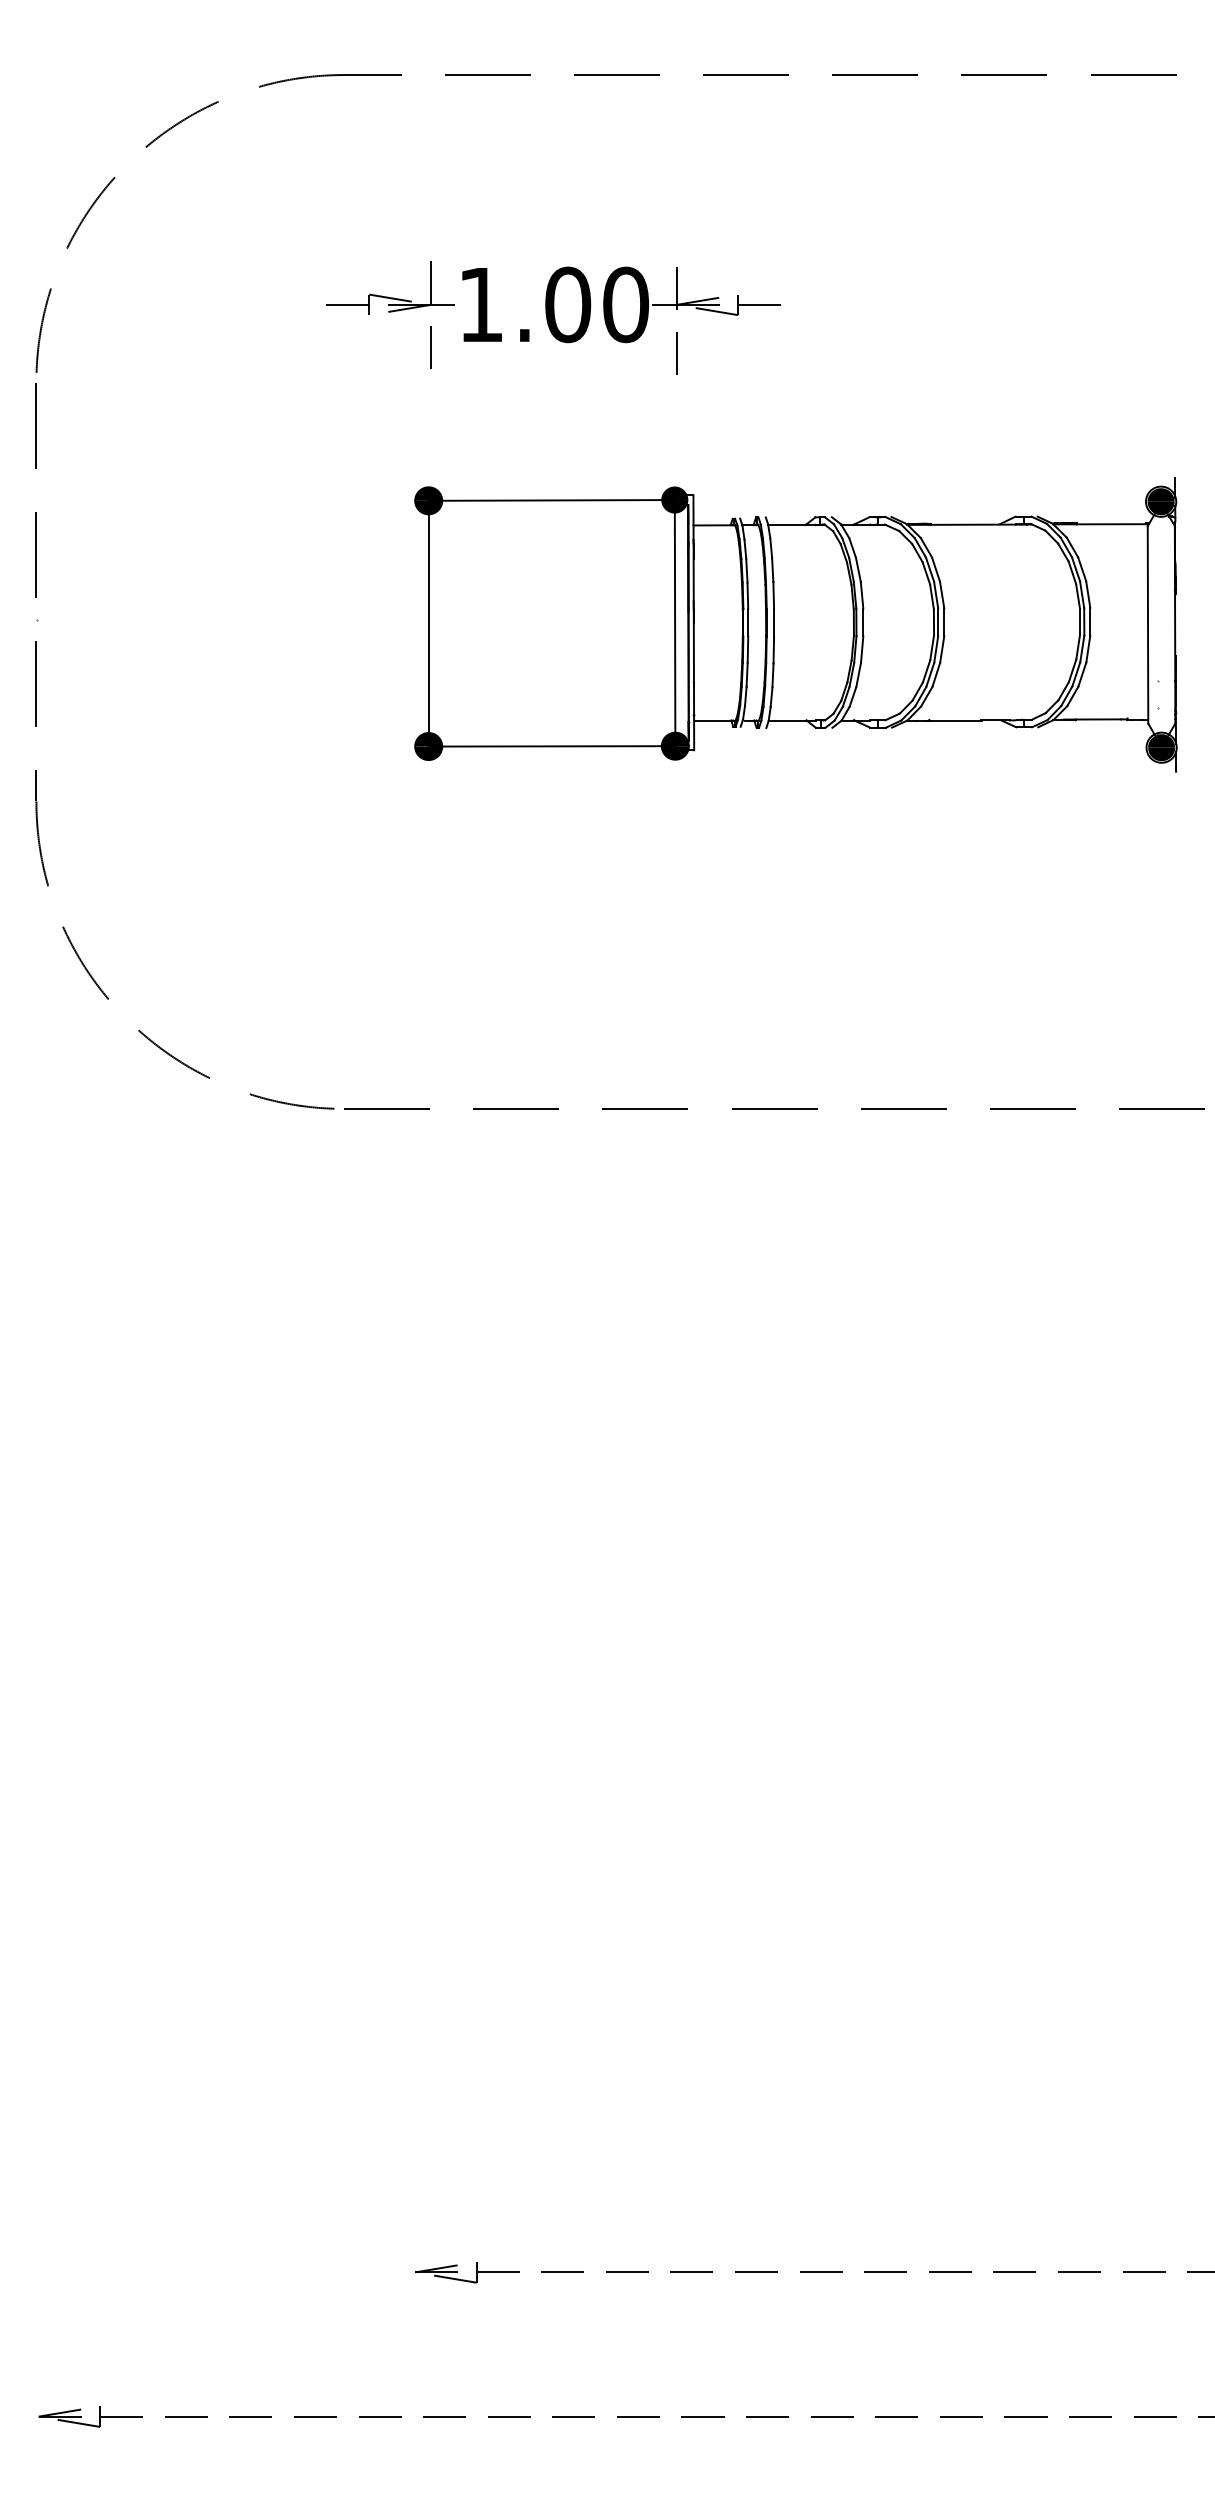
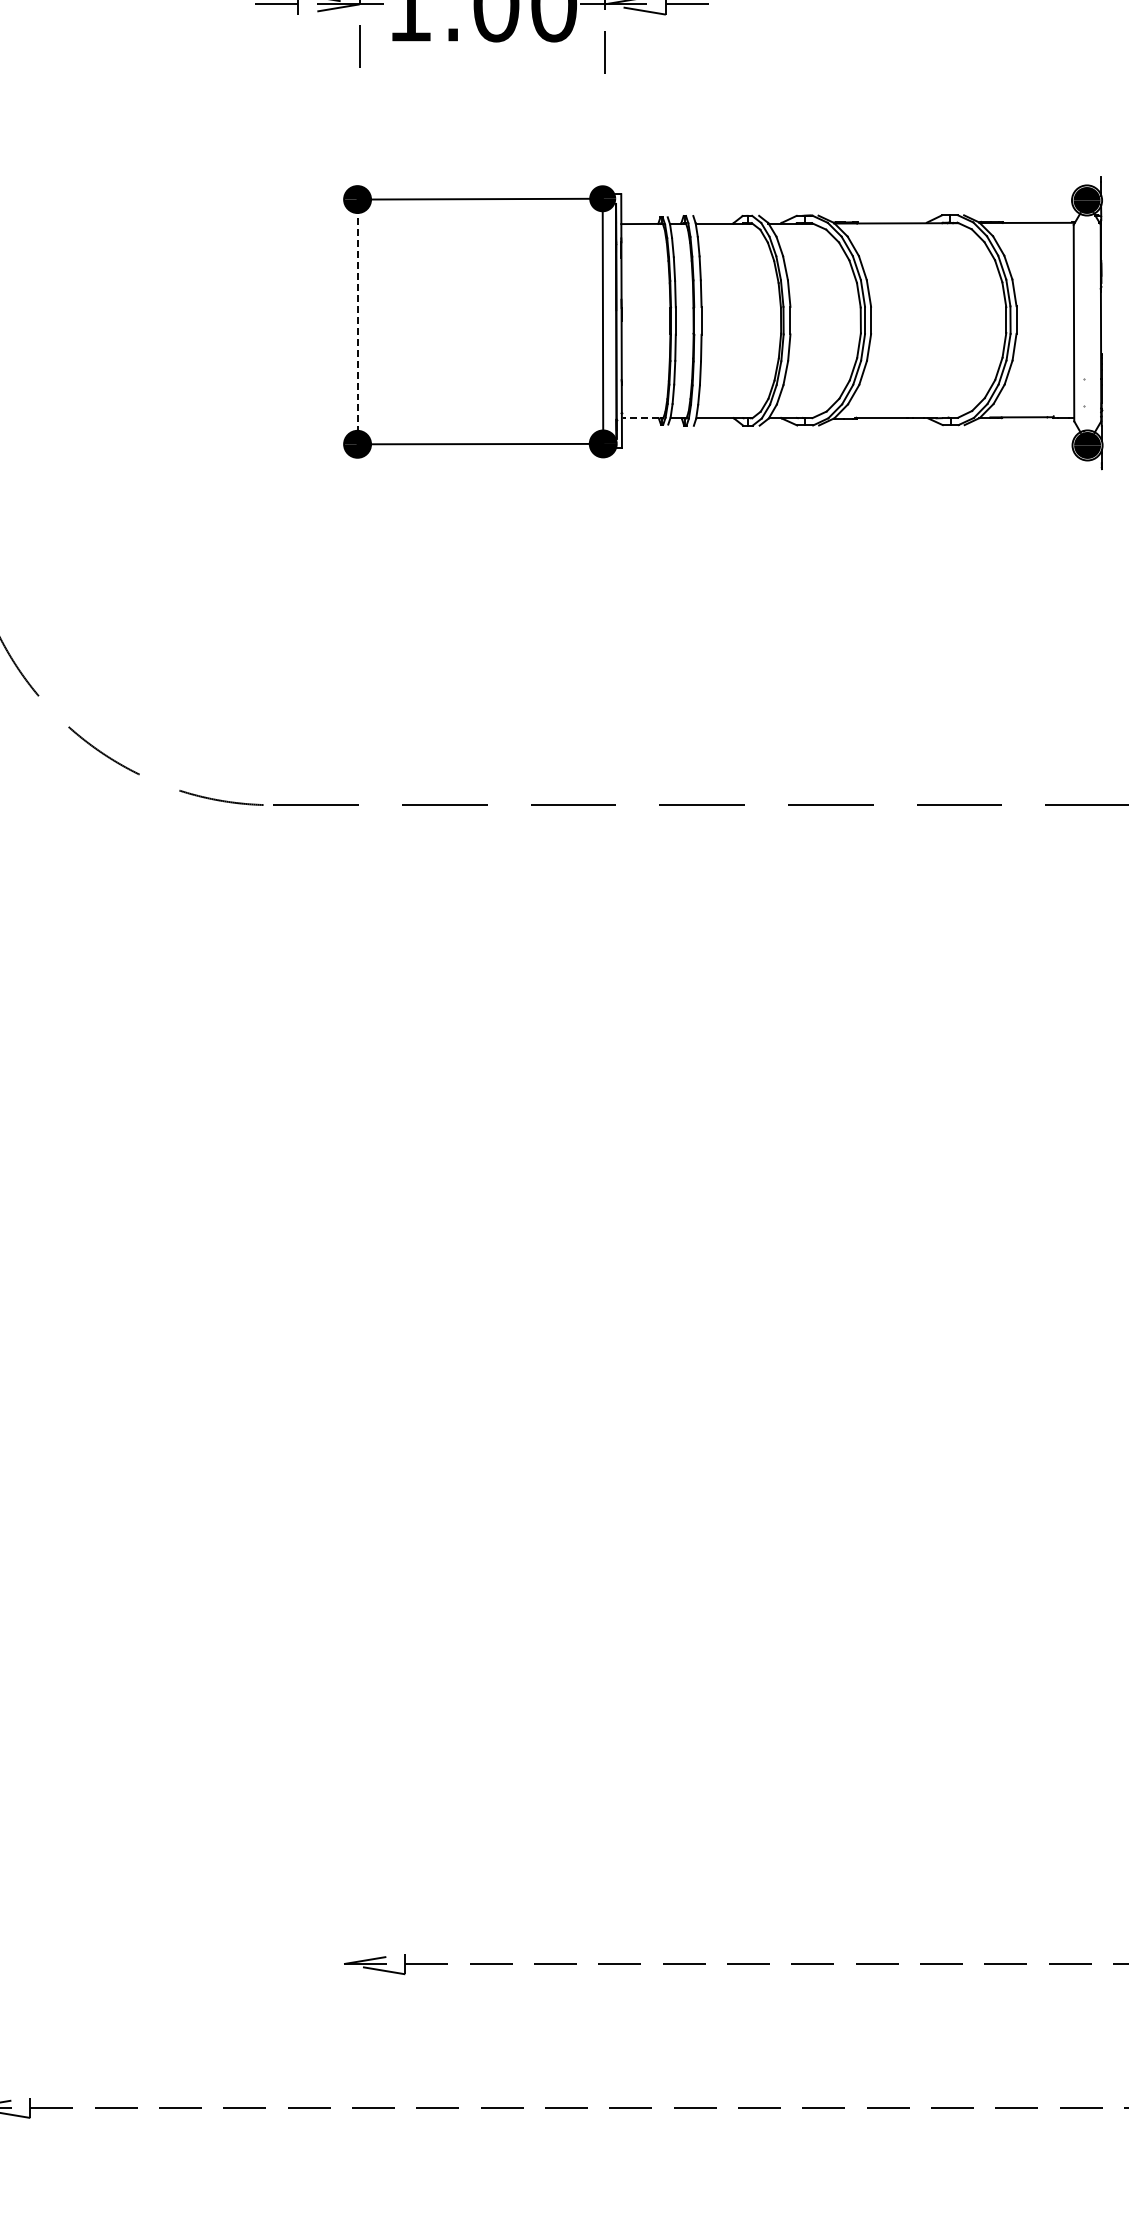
line: (428, 623) -> (357, 321), solid -> dashed
line: (712, 720) -> (640, 418), solid -> dashed

